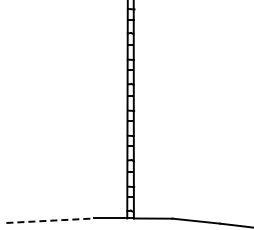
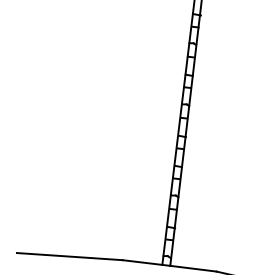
line: (50, 220) -> (70, 256), dashed -> solid

